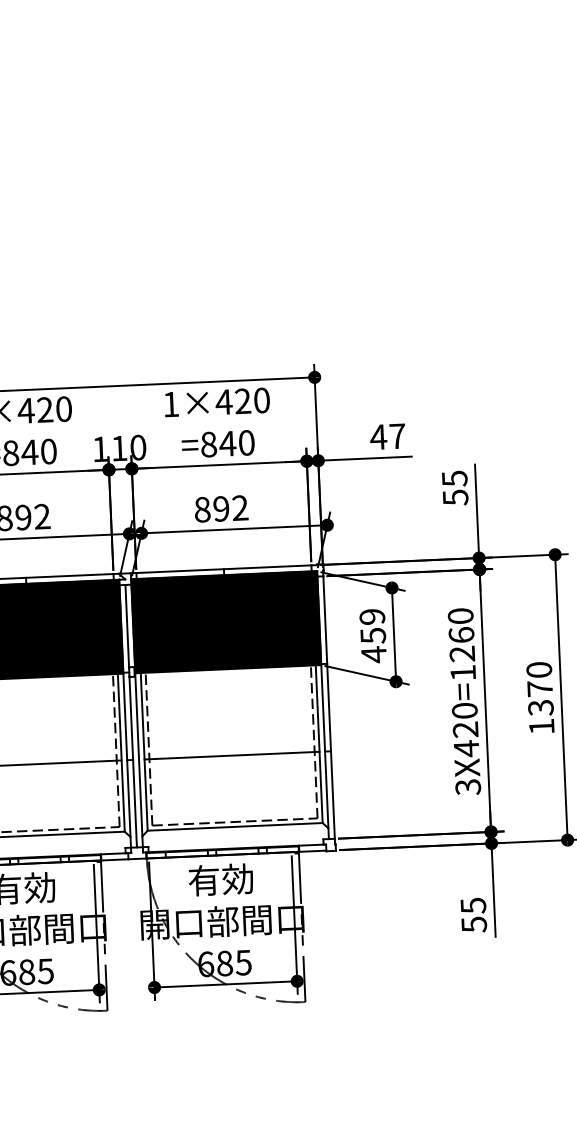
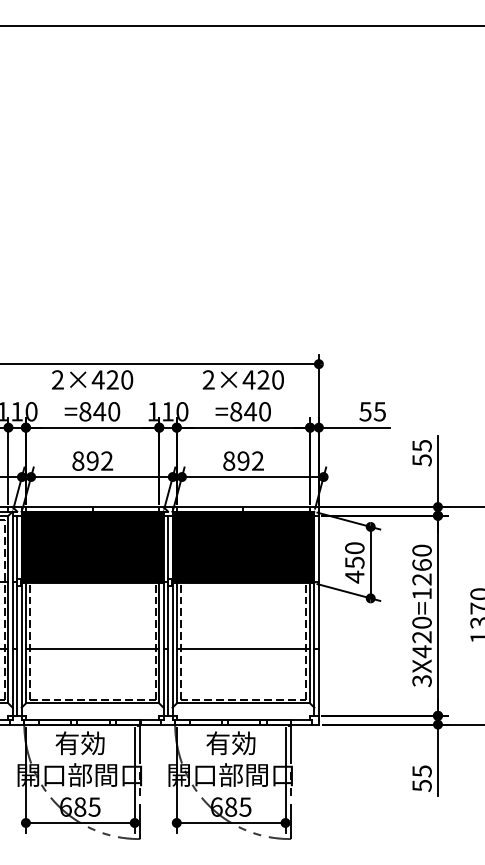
text: (170, 403) -> (208, 379), 1×420 -> 2×420
text: (387, 436) -> (372, 411), 47 -> 55
text: (371, 617) -> (354, 548), 459 -> 450

